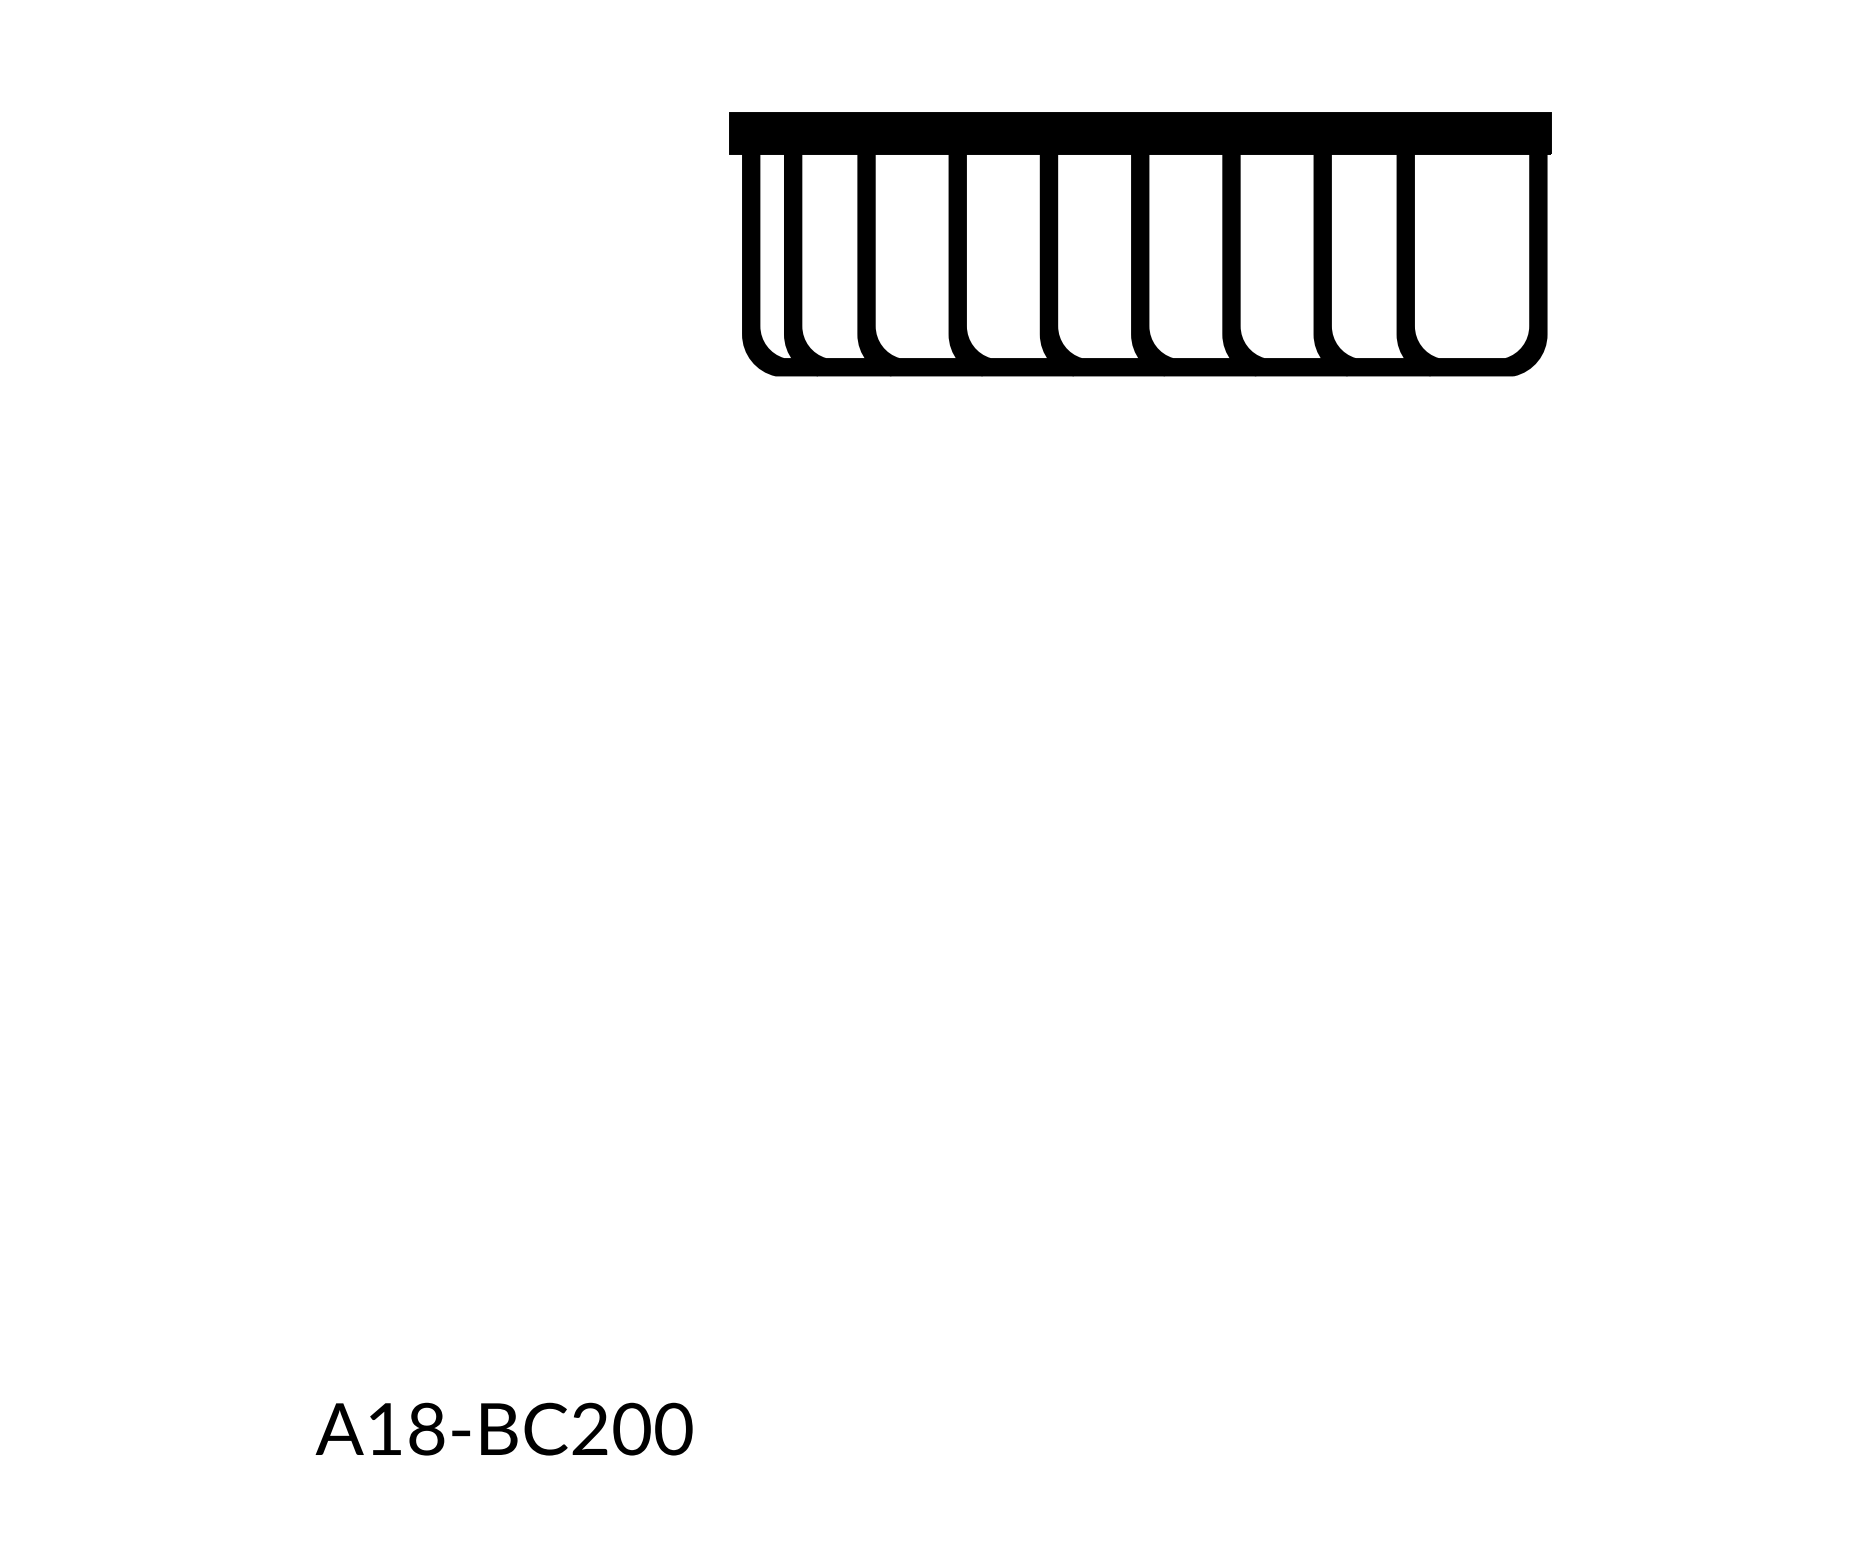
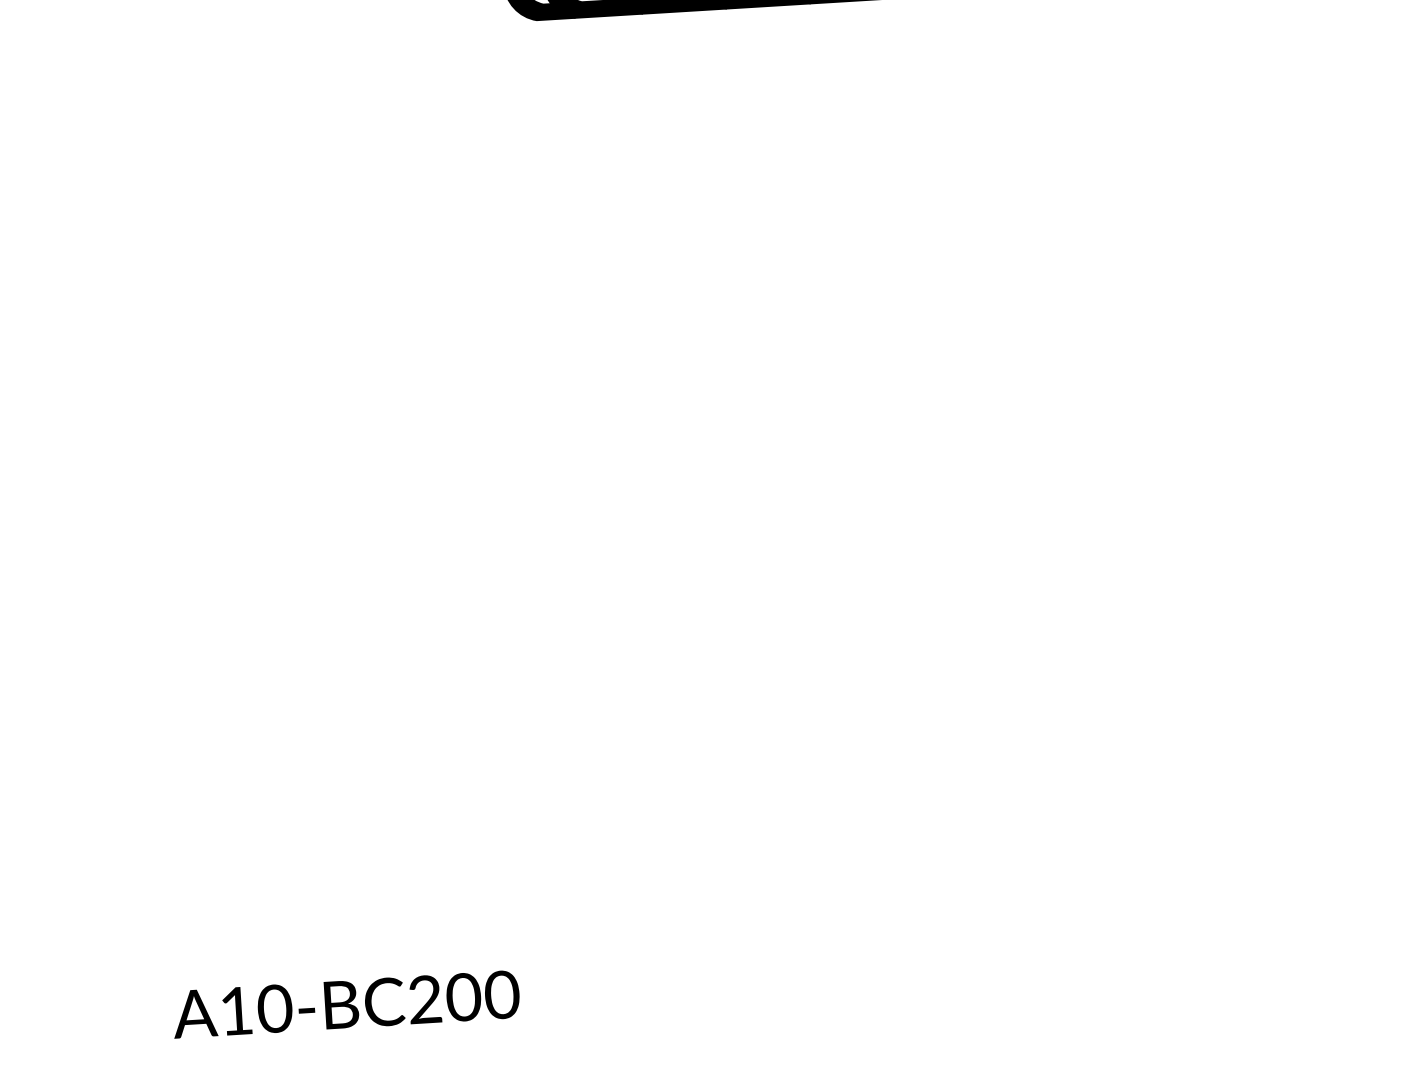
text: (426, 1429) -> (274, 1009), A18-BC200 -> A10-BC200

